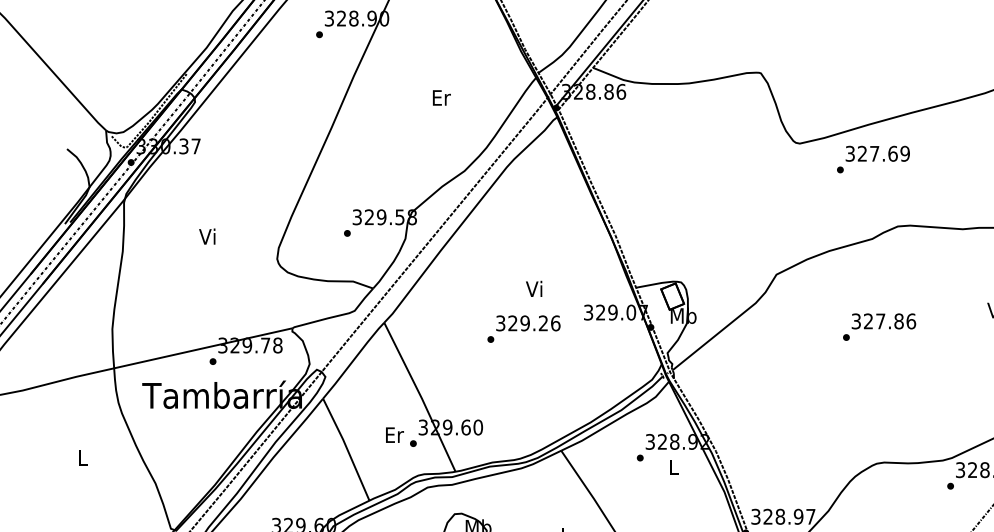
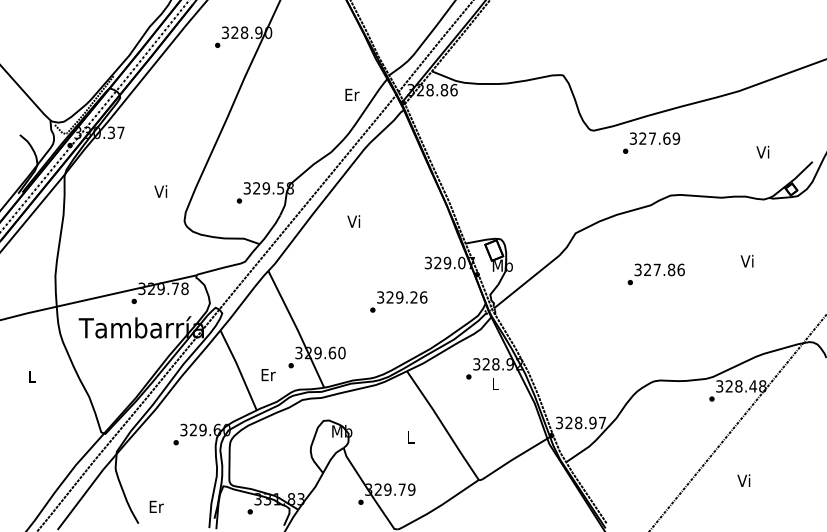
text: (441, 97) -> (352, 94), moved
text: (206, 236) -> (160, 191), moved
text: (533, 288) -> (353, 221), moved
text: (523, 328) -> (398, 301), moved
text: (394, 435) -> (268, 375), moved

